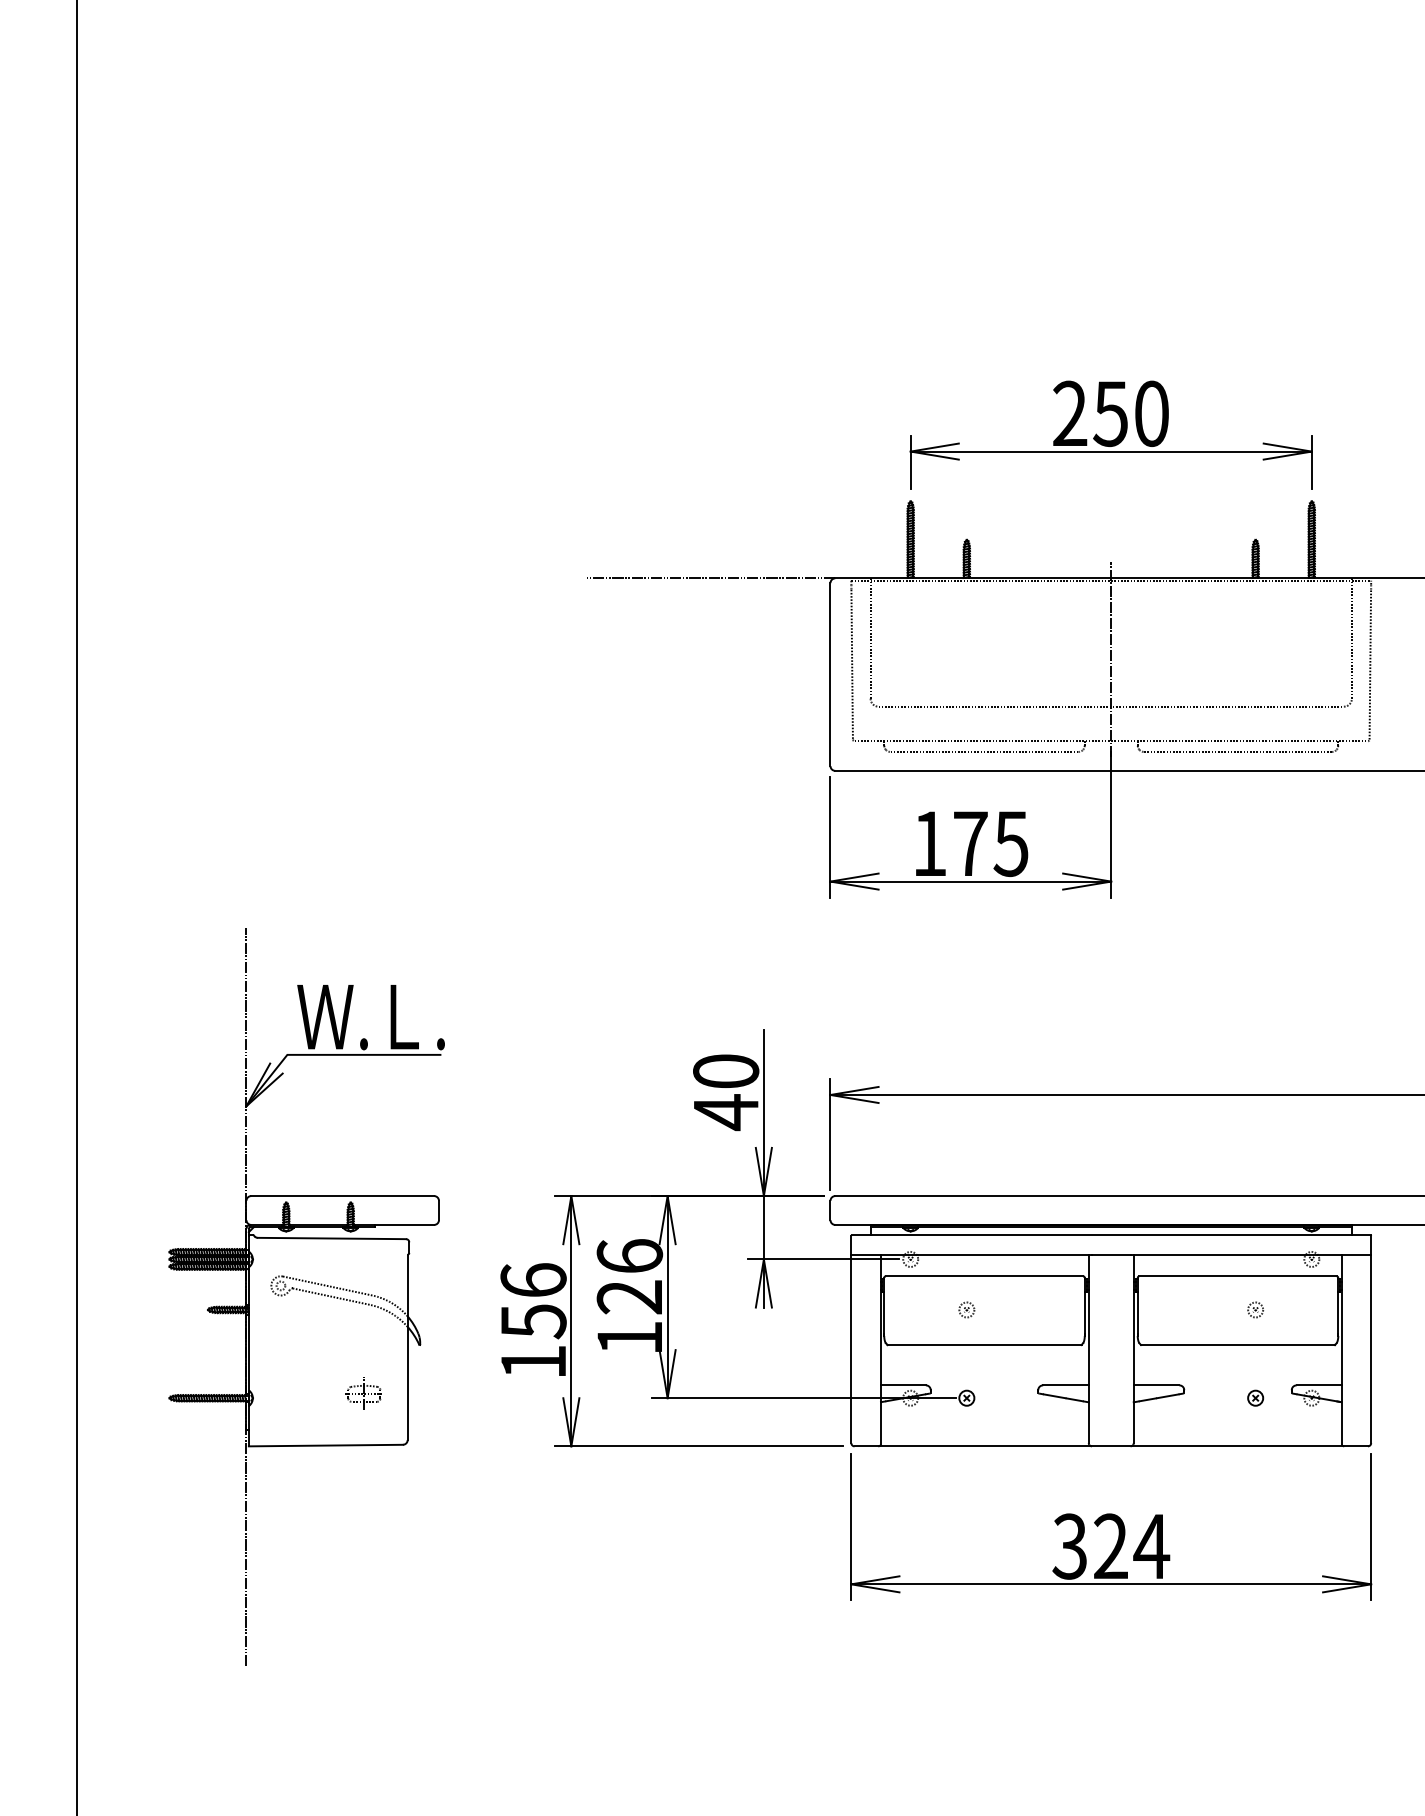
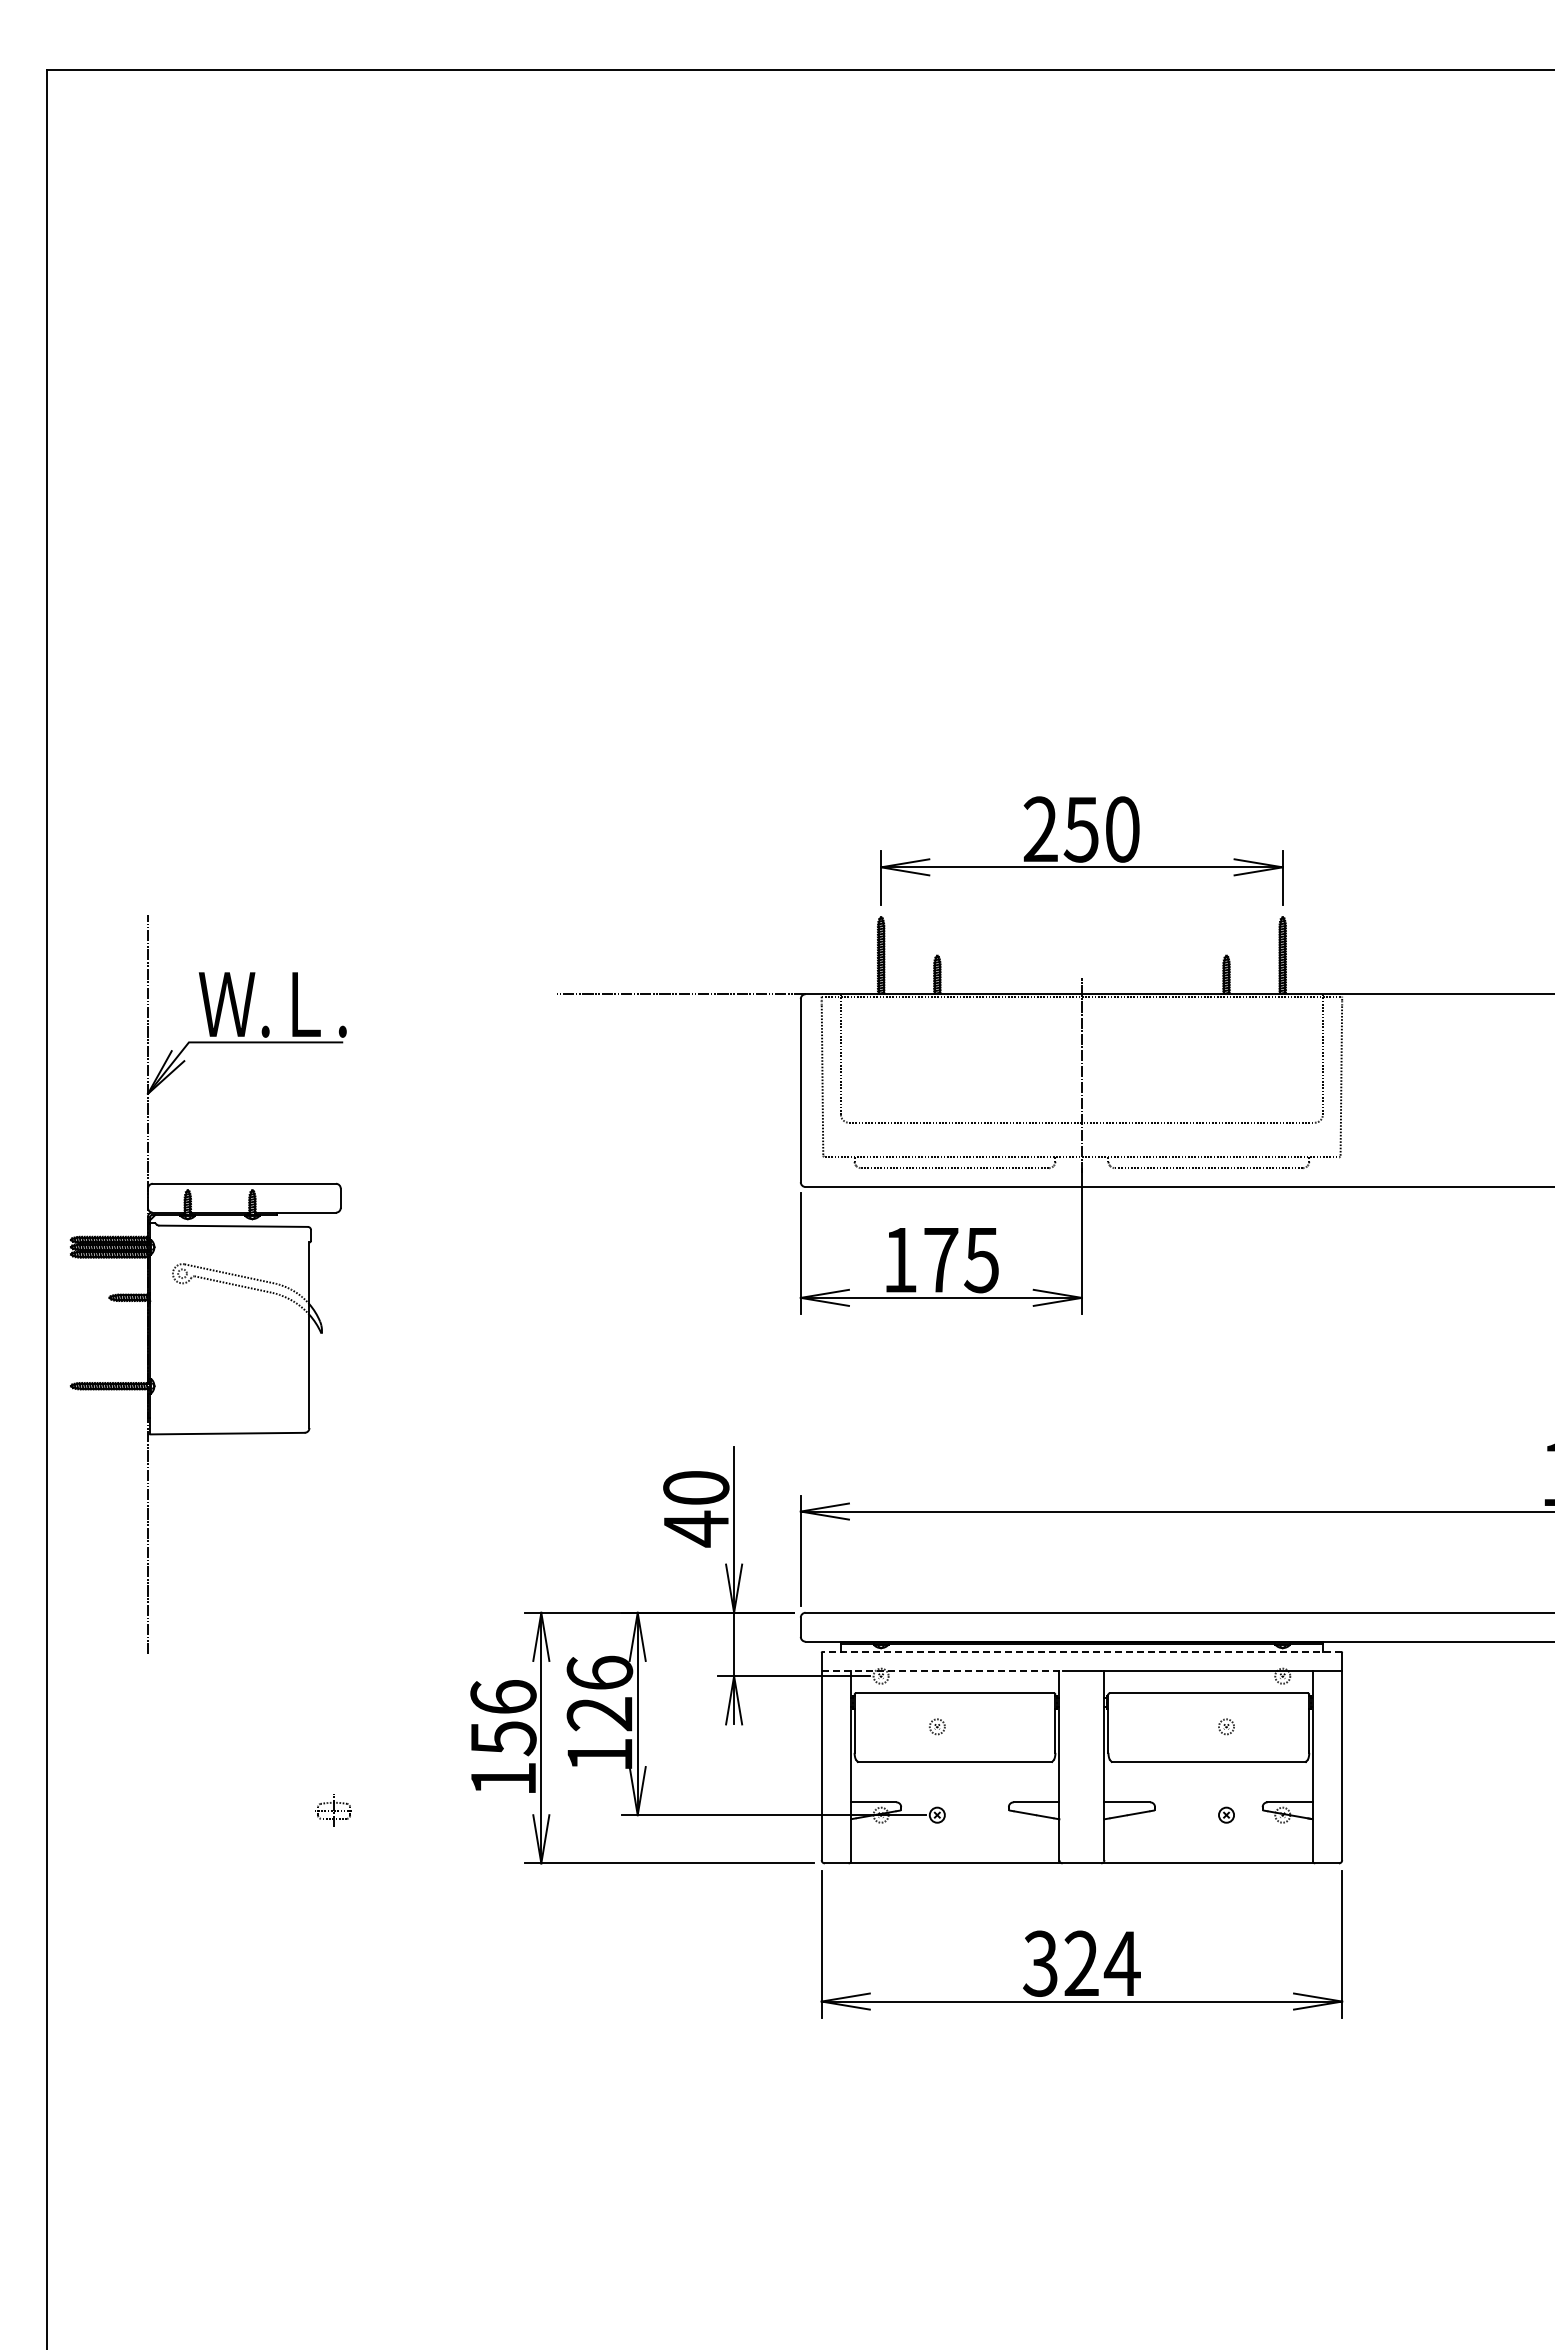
line: (1110, 1235) -> (1081, 1652), solid -> dashed
line: (972, 1254) -> (942, 1671), solid -> dashed
part: (306, 1296) -> (208, 1284), moved

